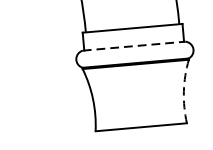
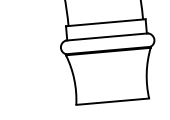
line: (134, 45) -> (107, 36), dashed -> solid
arc: (183, 91) -> (146, 73), dashed -> solid

